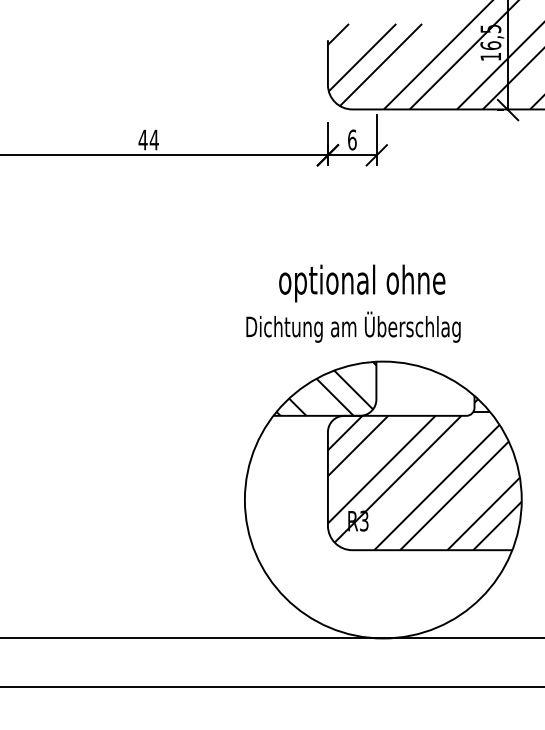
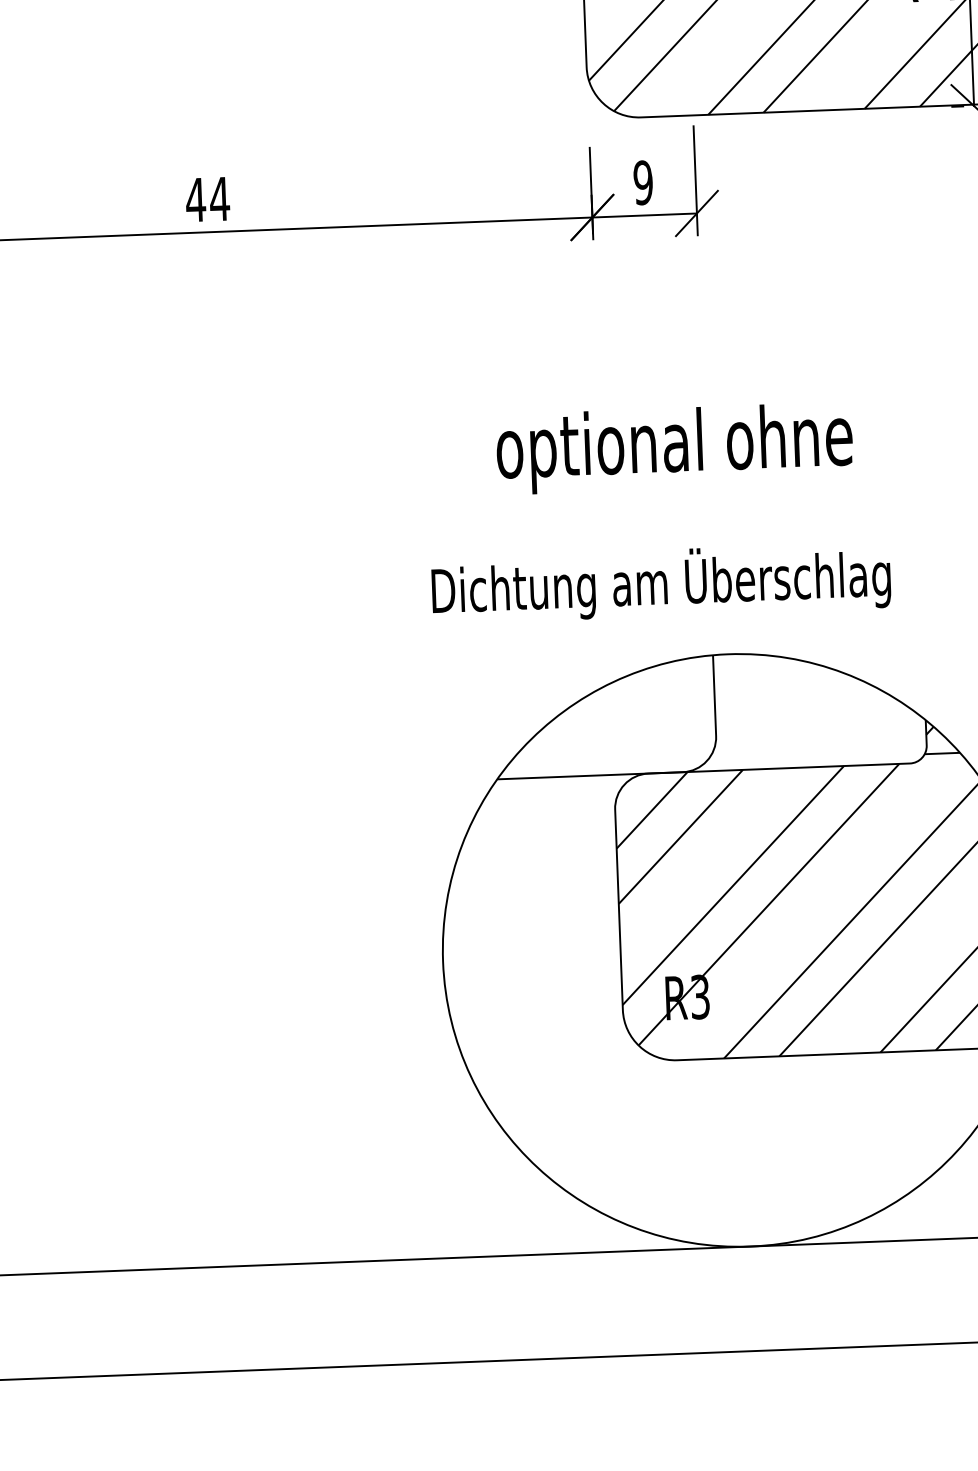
text: (352, 139) -> (643, 181), 6 -> 9
text: (362, 283) -> (675, 448), moved
hatch: (326, 388) -> (608, 716), removed

